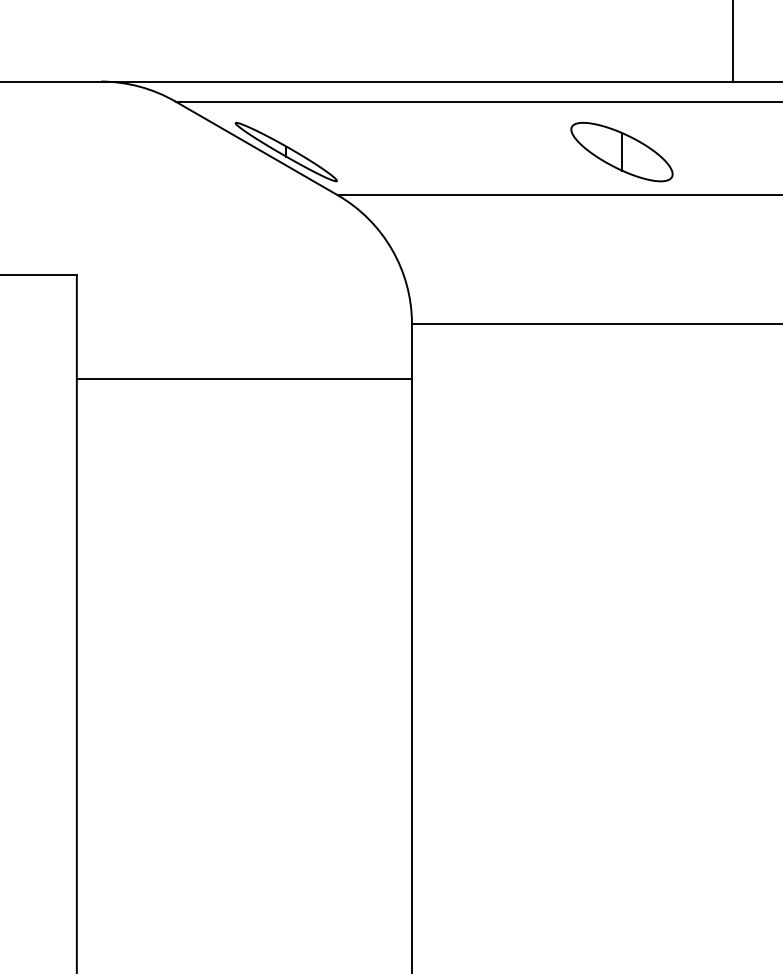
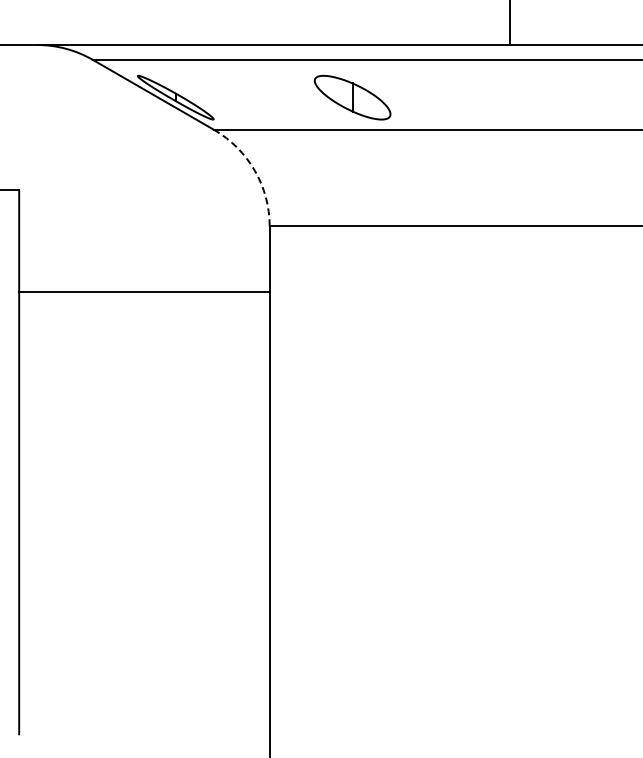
part: (621, 151) -> (352, 97), moved
arc: (391, 249) -> (254, 170), solid -> dashed
line: (244, 379) -> (144, 291), moved

